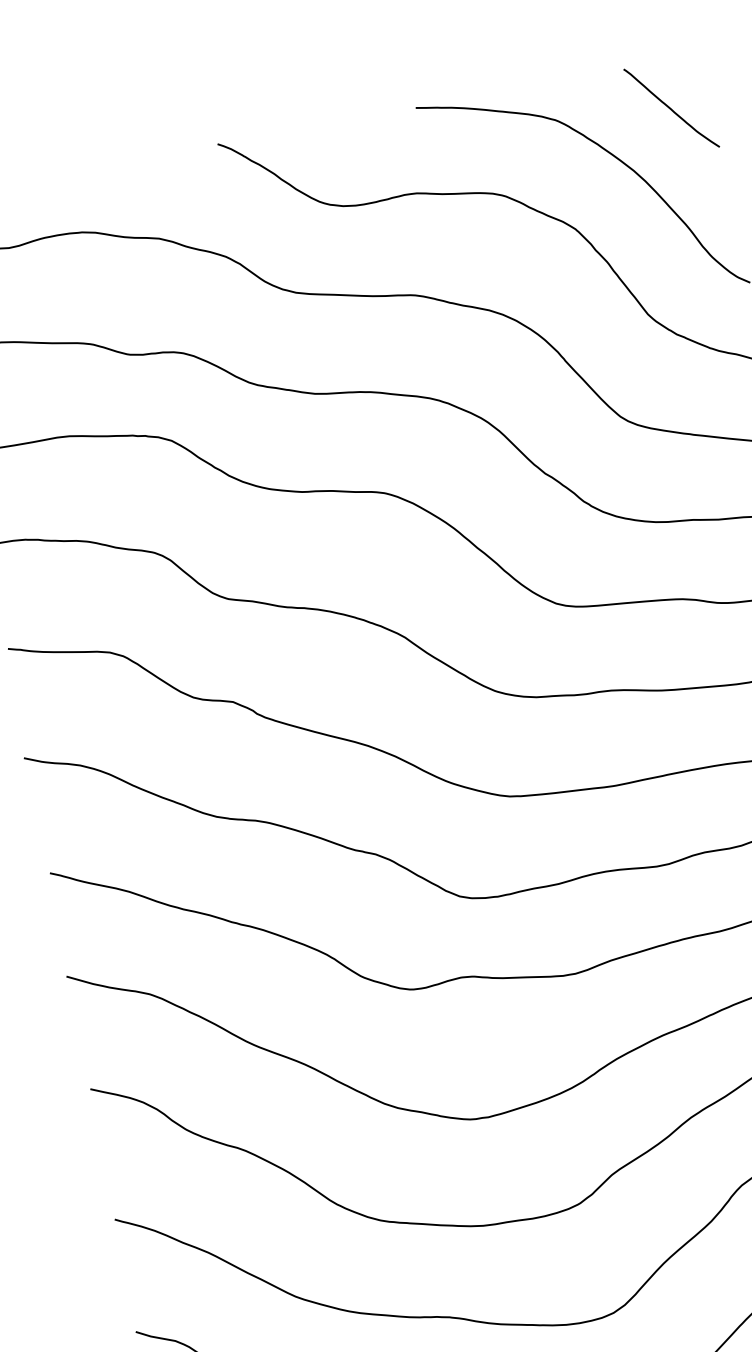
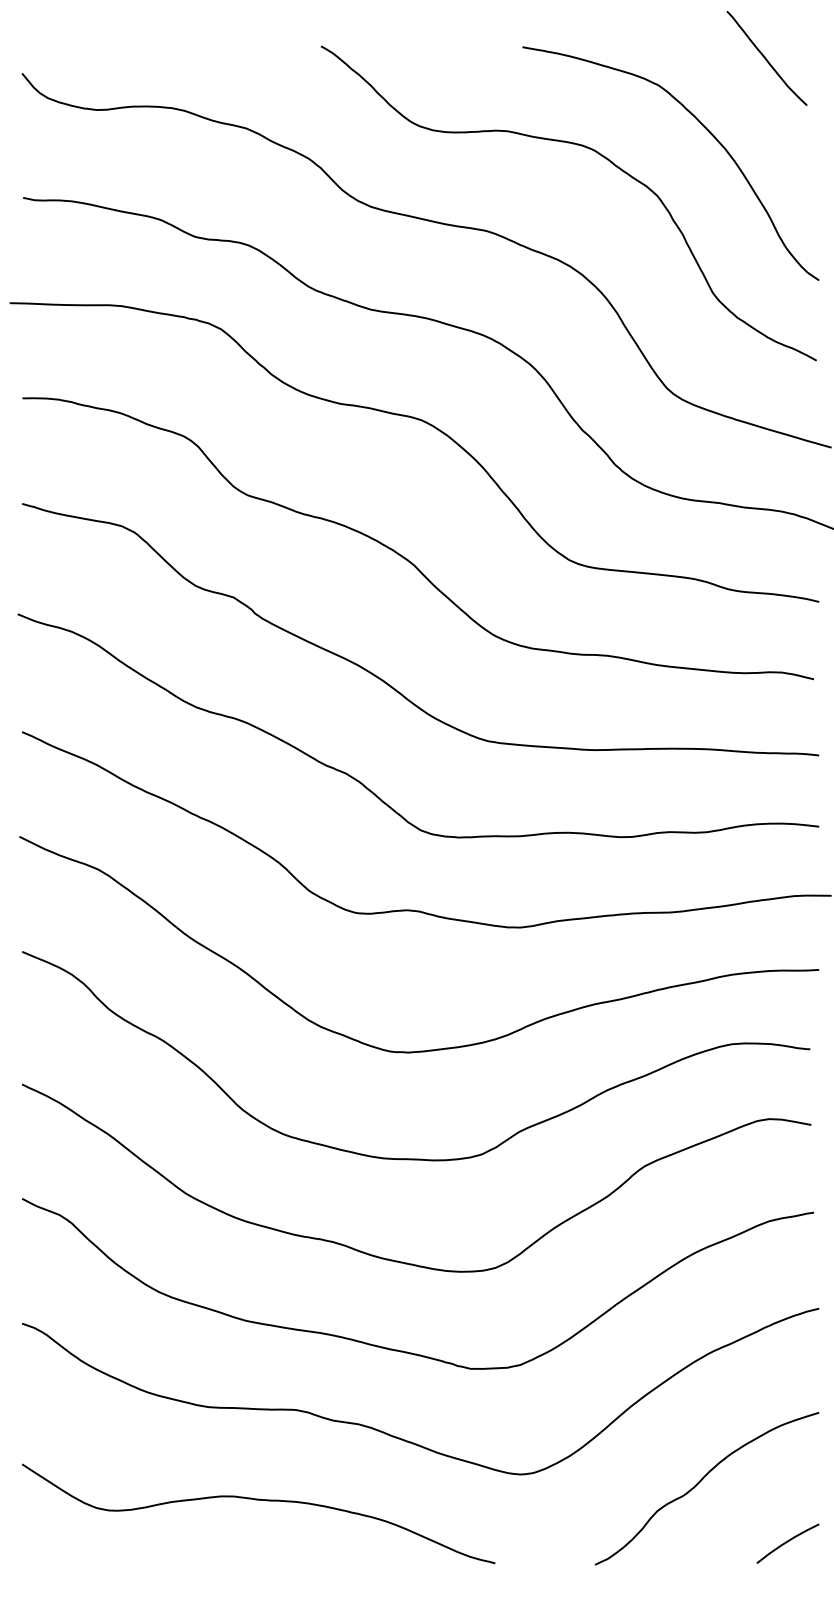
curve: (671, 108) -> (766, 58), moved

